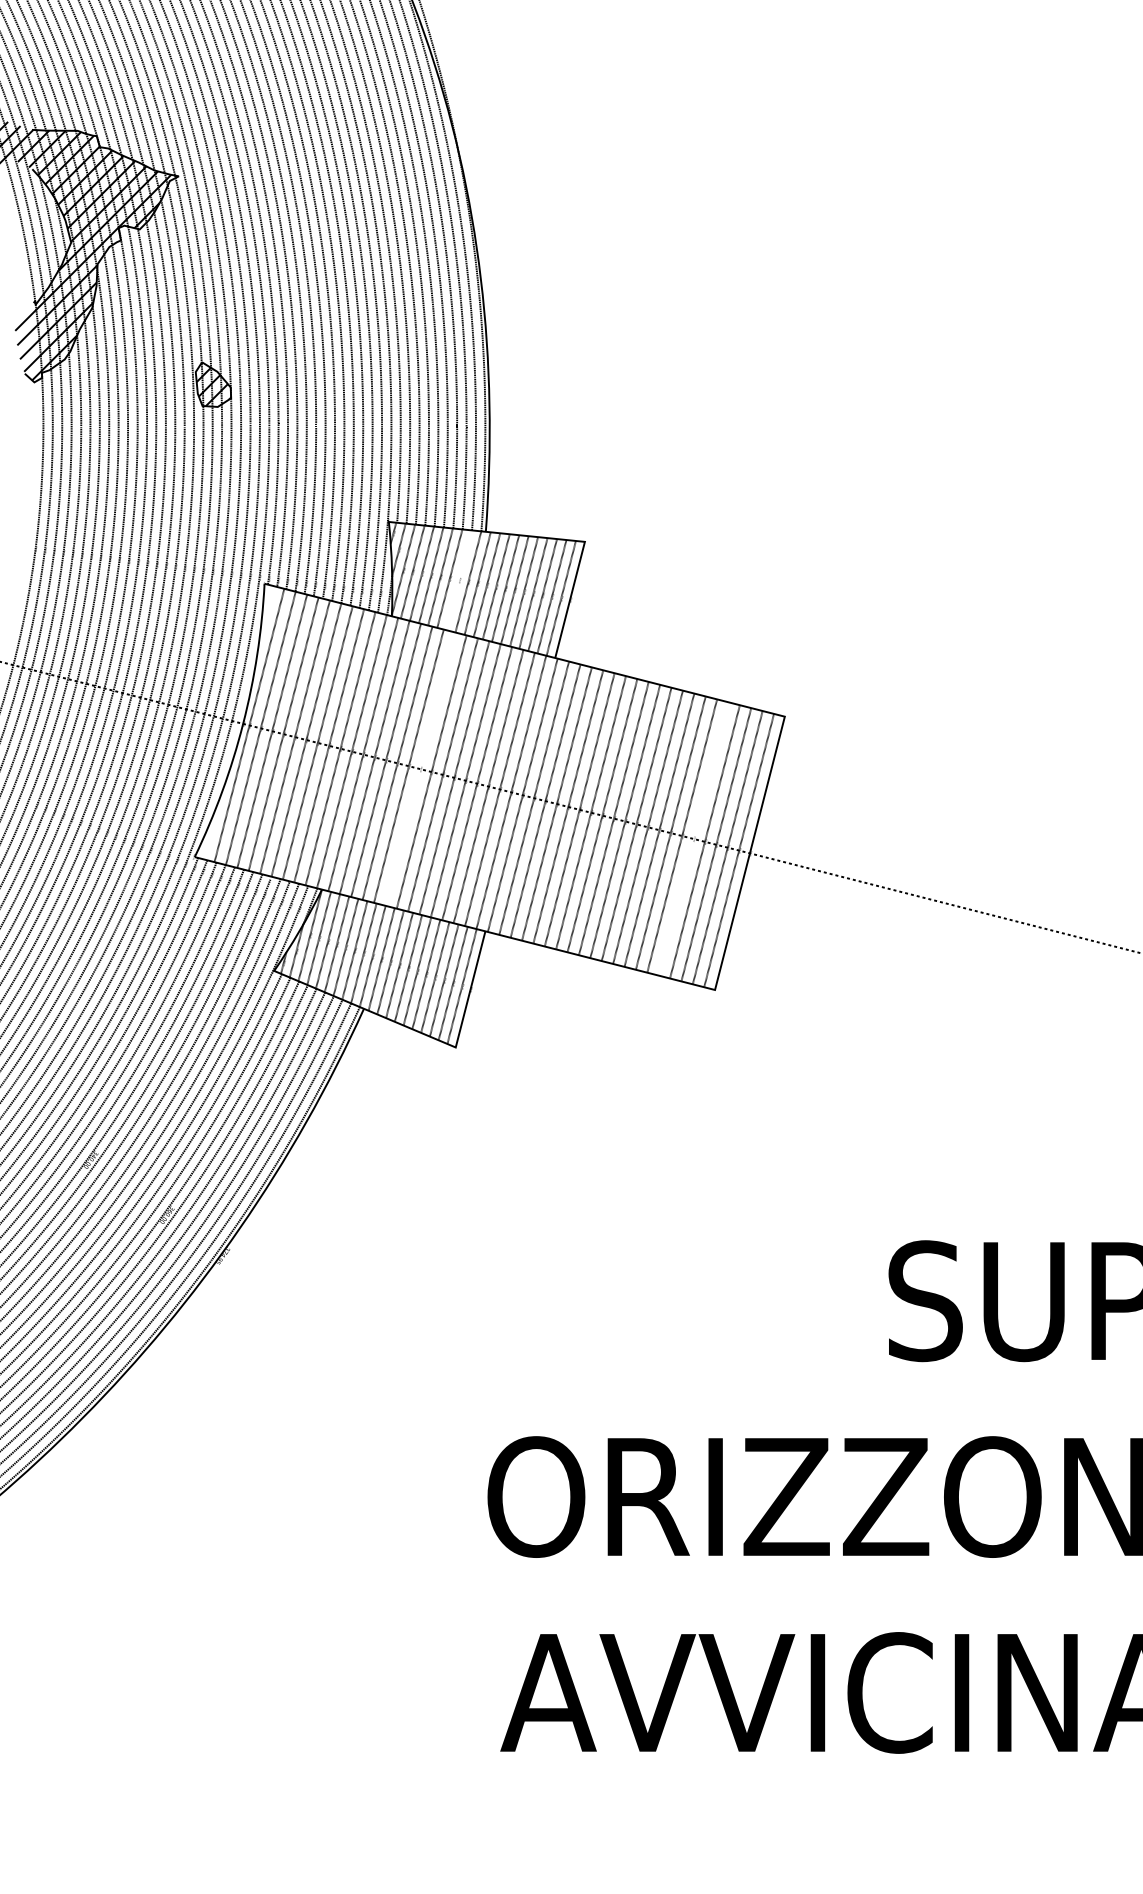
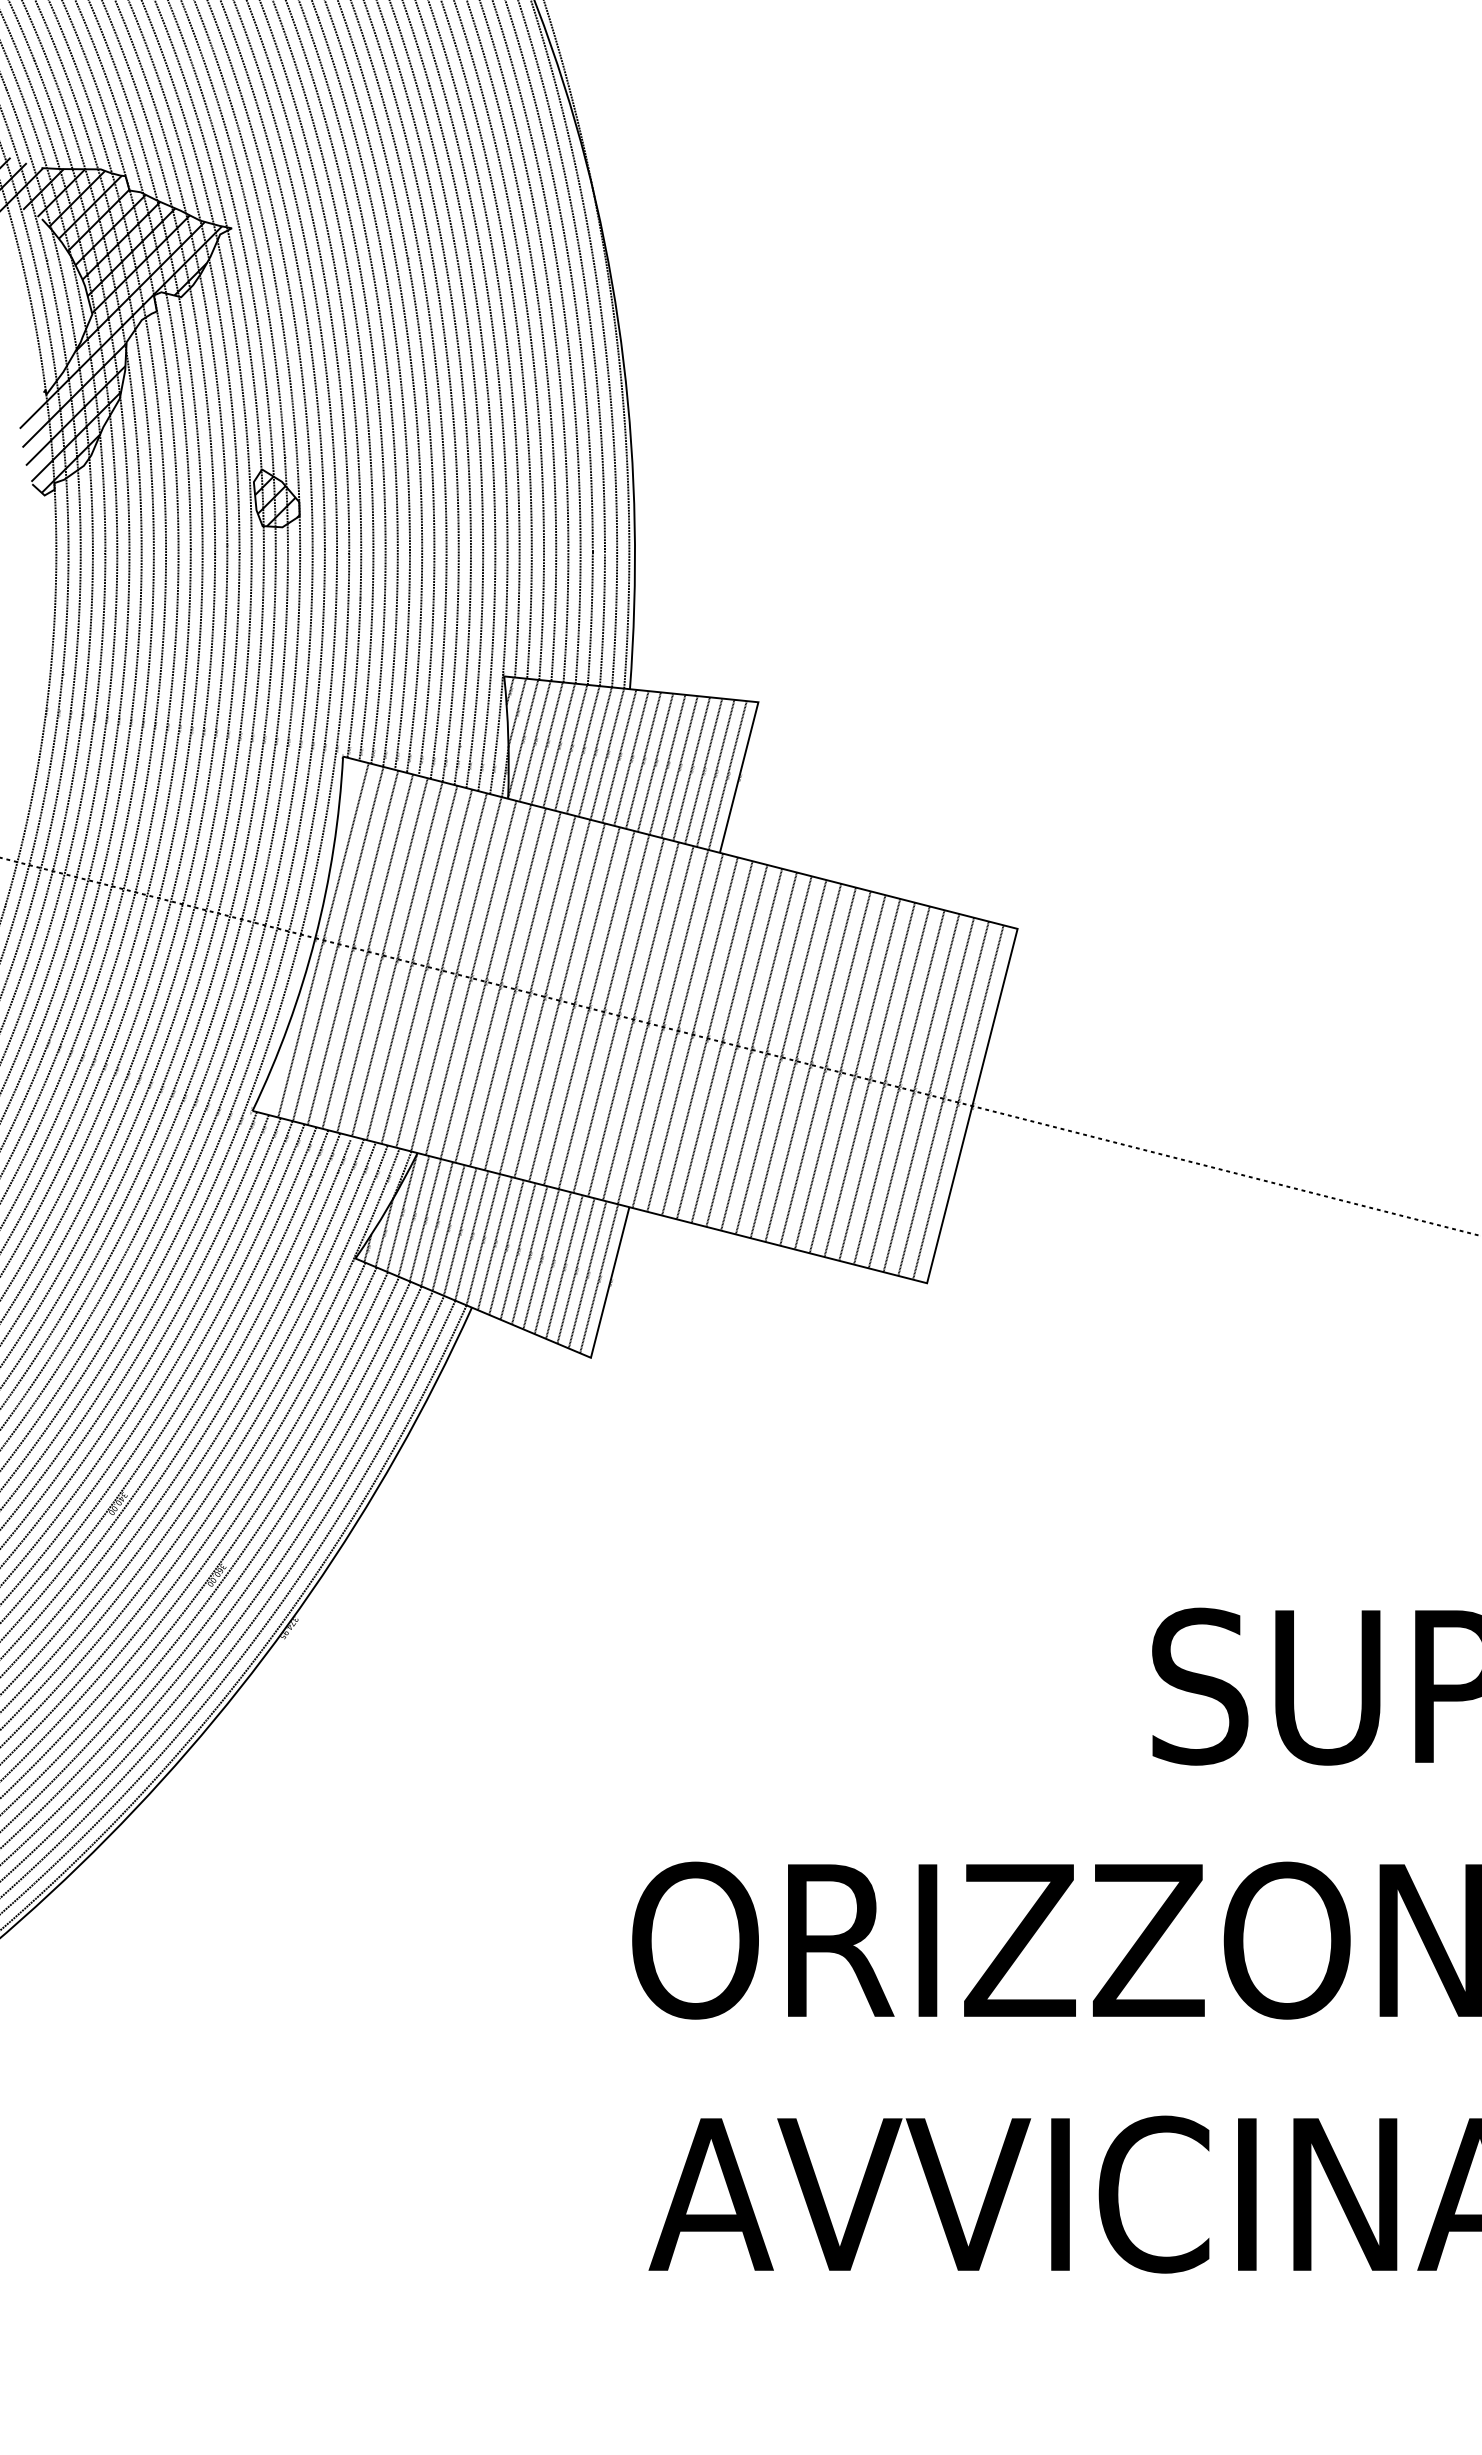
line: (458, 579) -> (594, 751), added
line: (419, 768) -> (544, 996), added
line: (693, 839) -> (899, 1087), added

